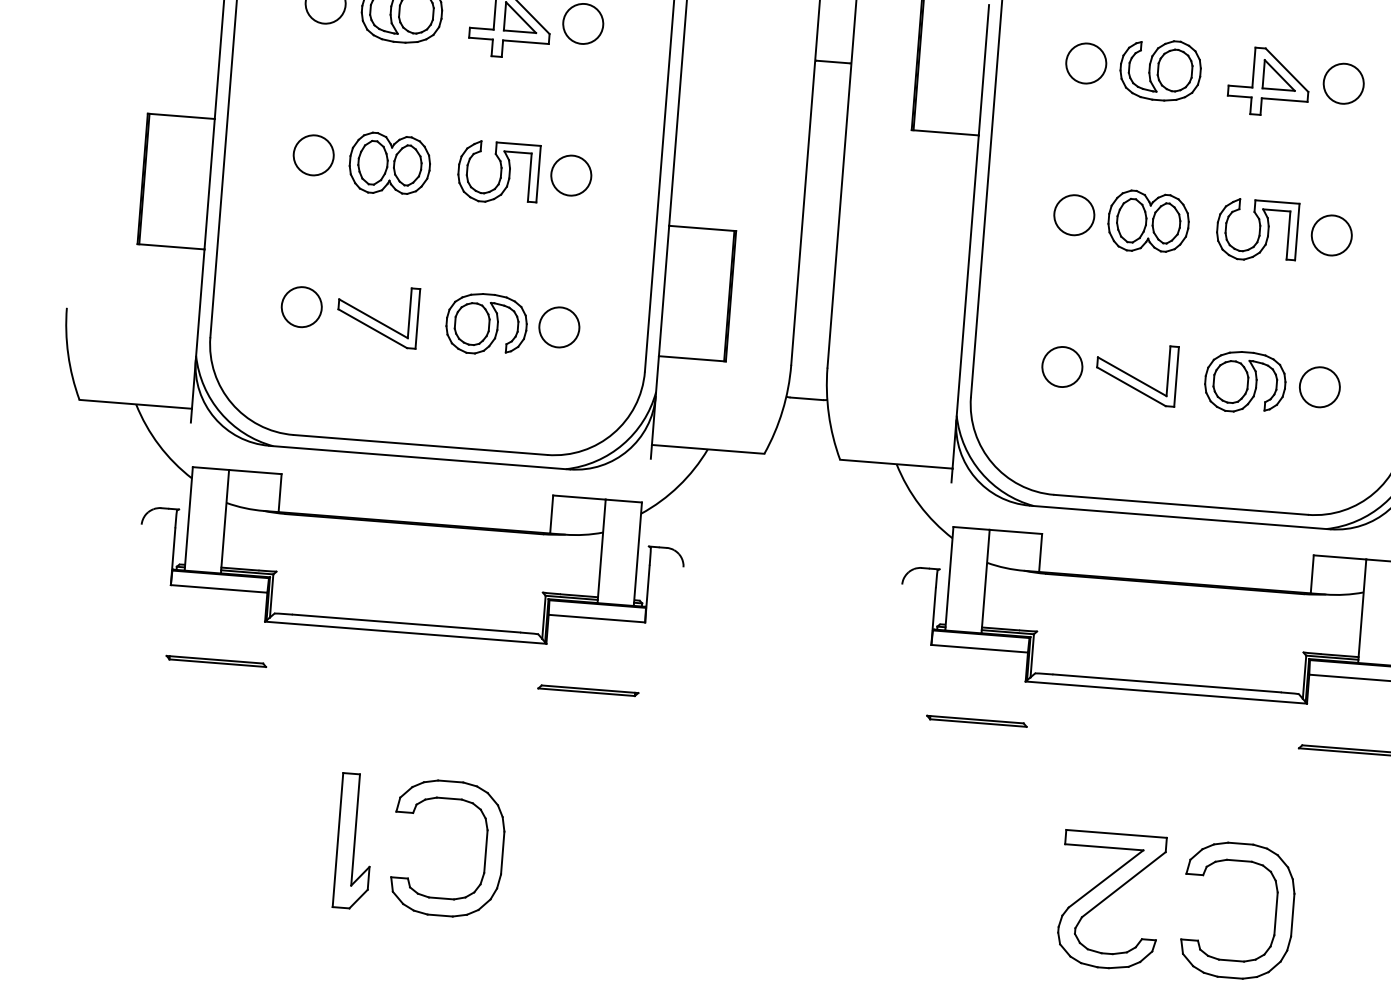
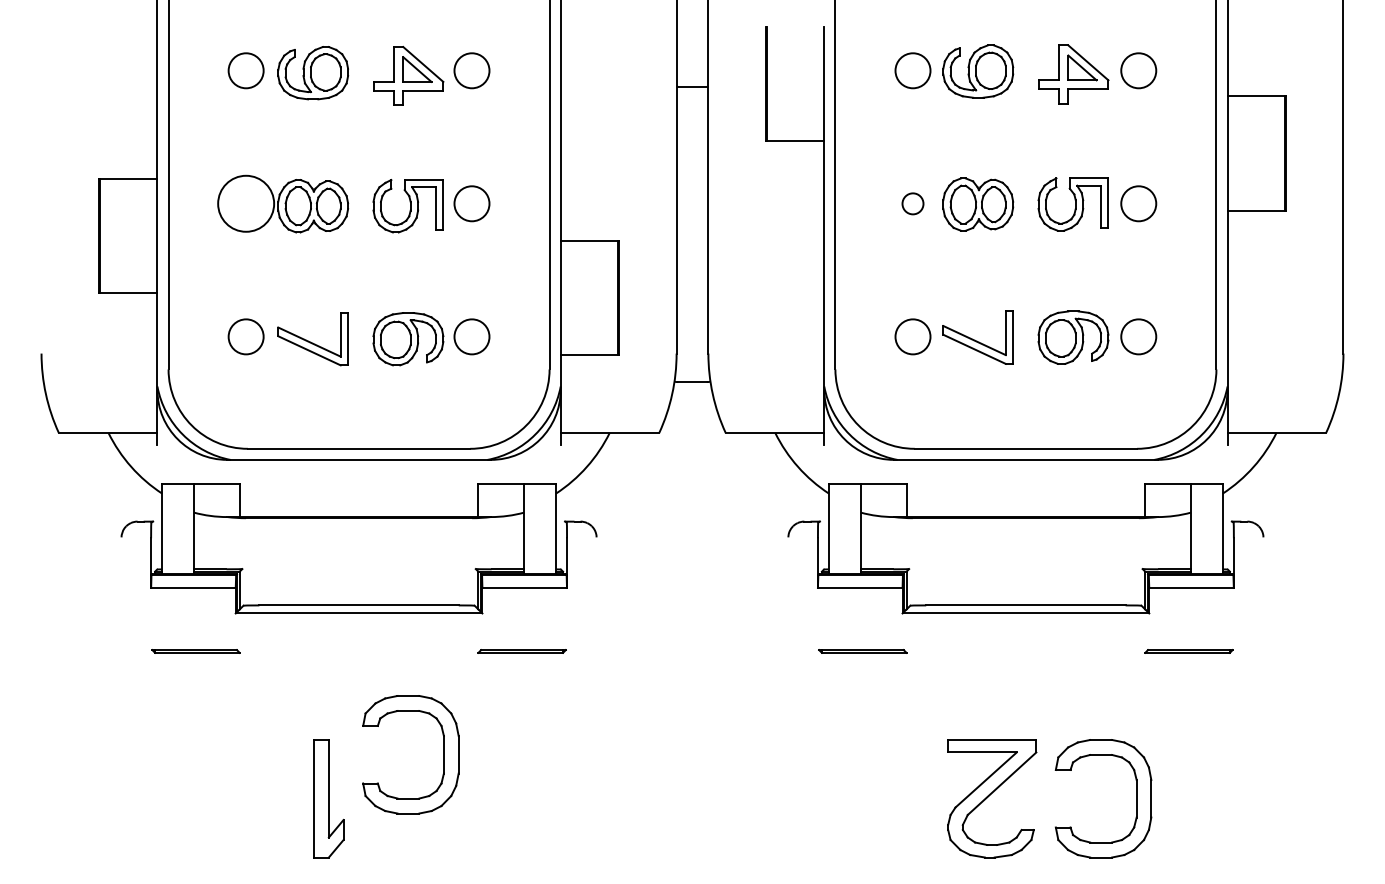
circle: (313, 154) -> (245, 203), size x1.6
circle: (1073, 214) -> (912, 203), size x0.6
part: (485, 851) -> (443, 754), moved

